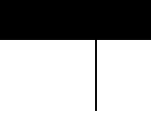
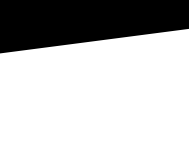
line: (95, 73) -> (124, 87), removed

